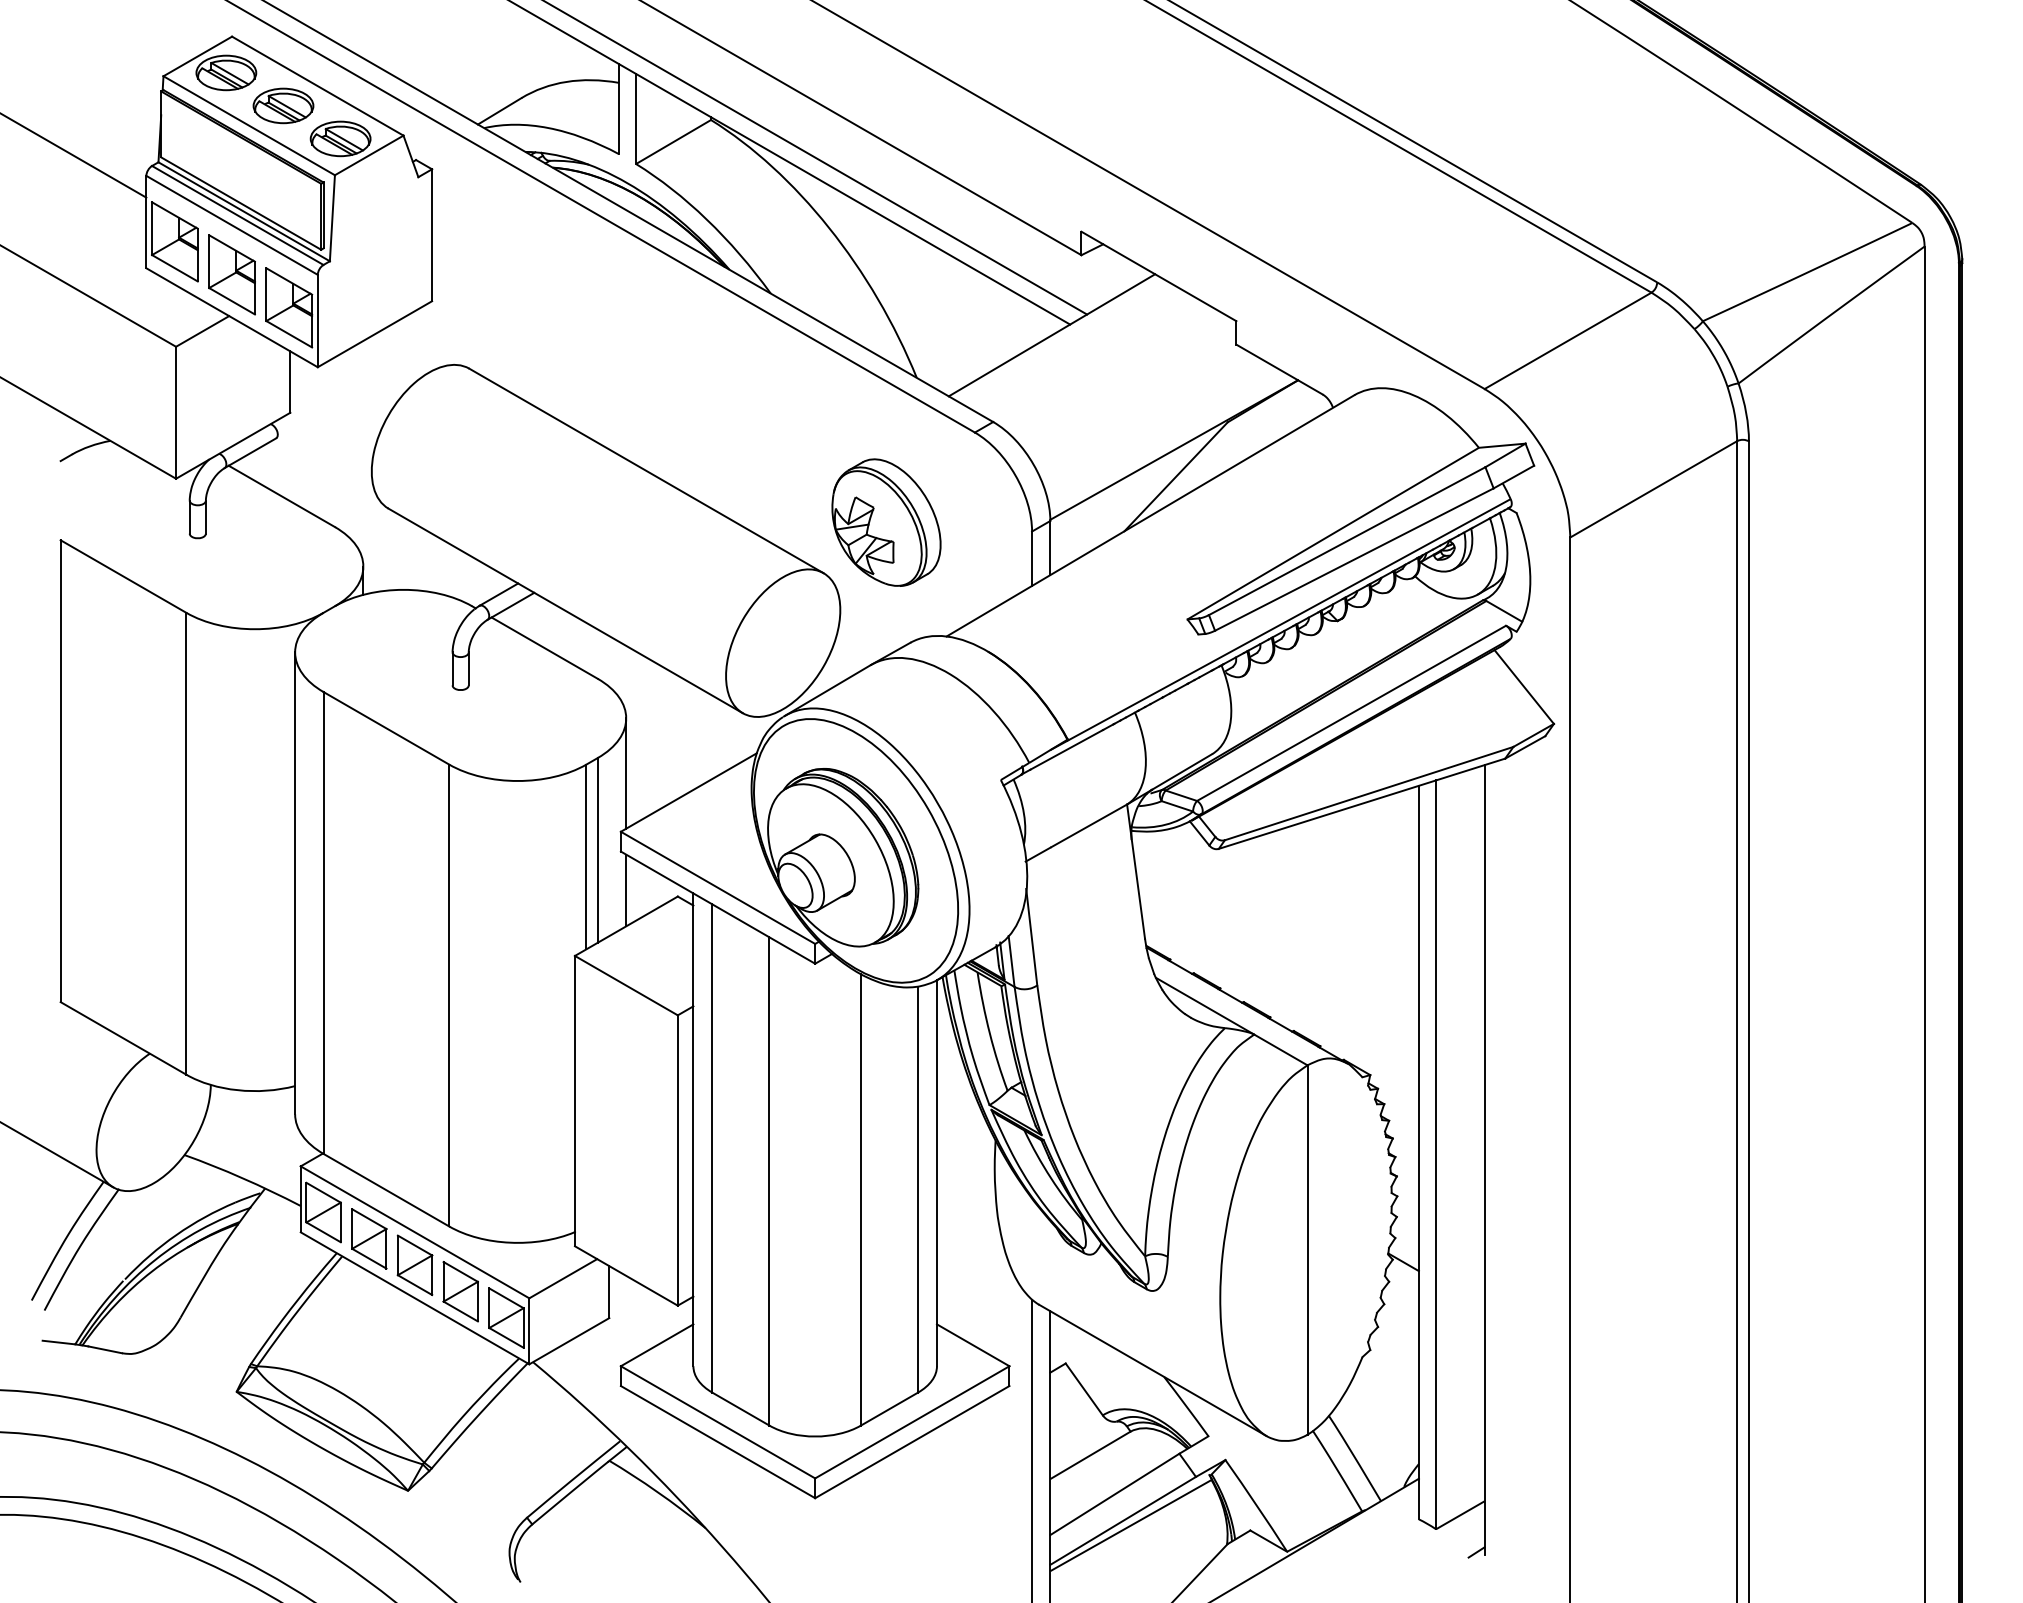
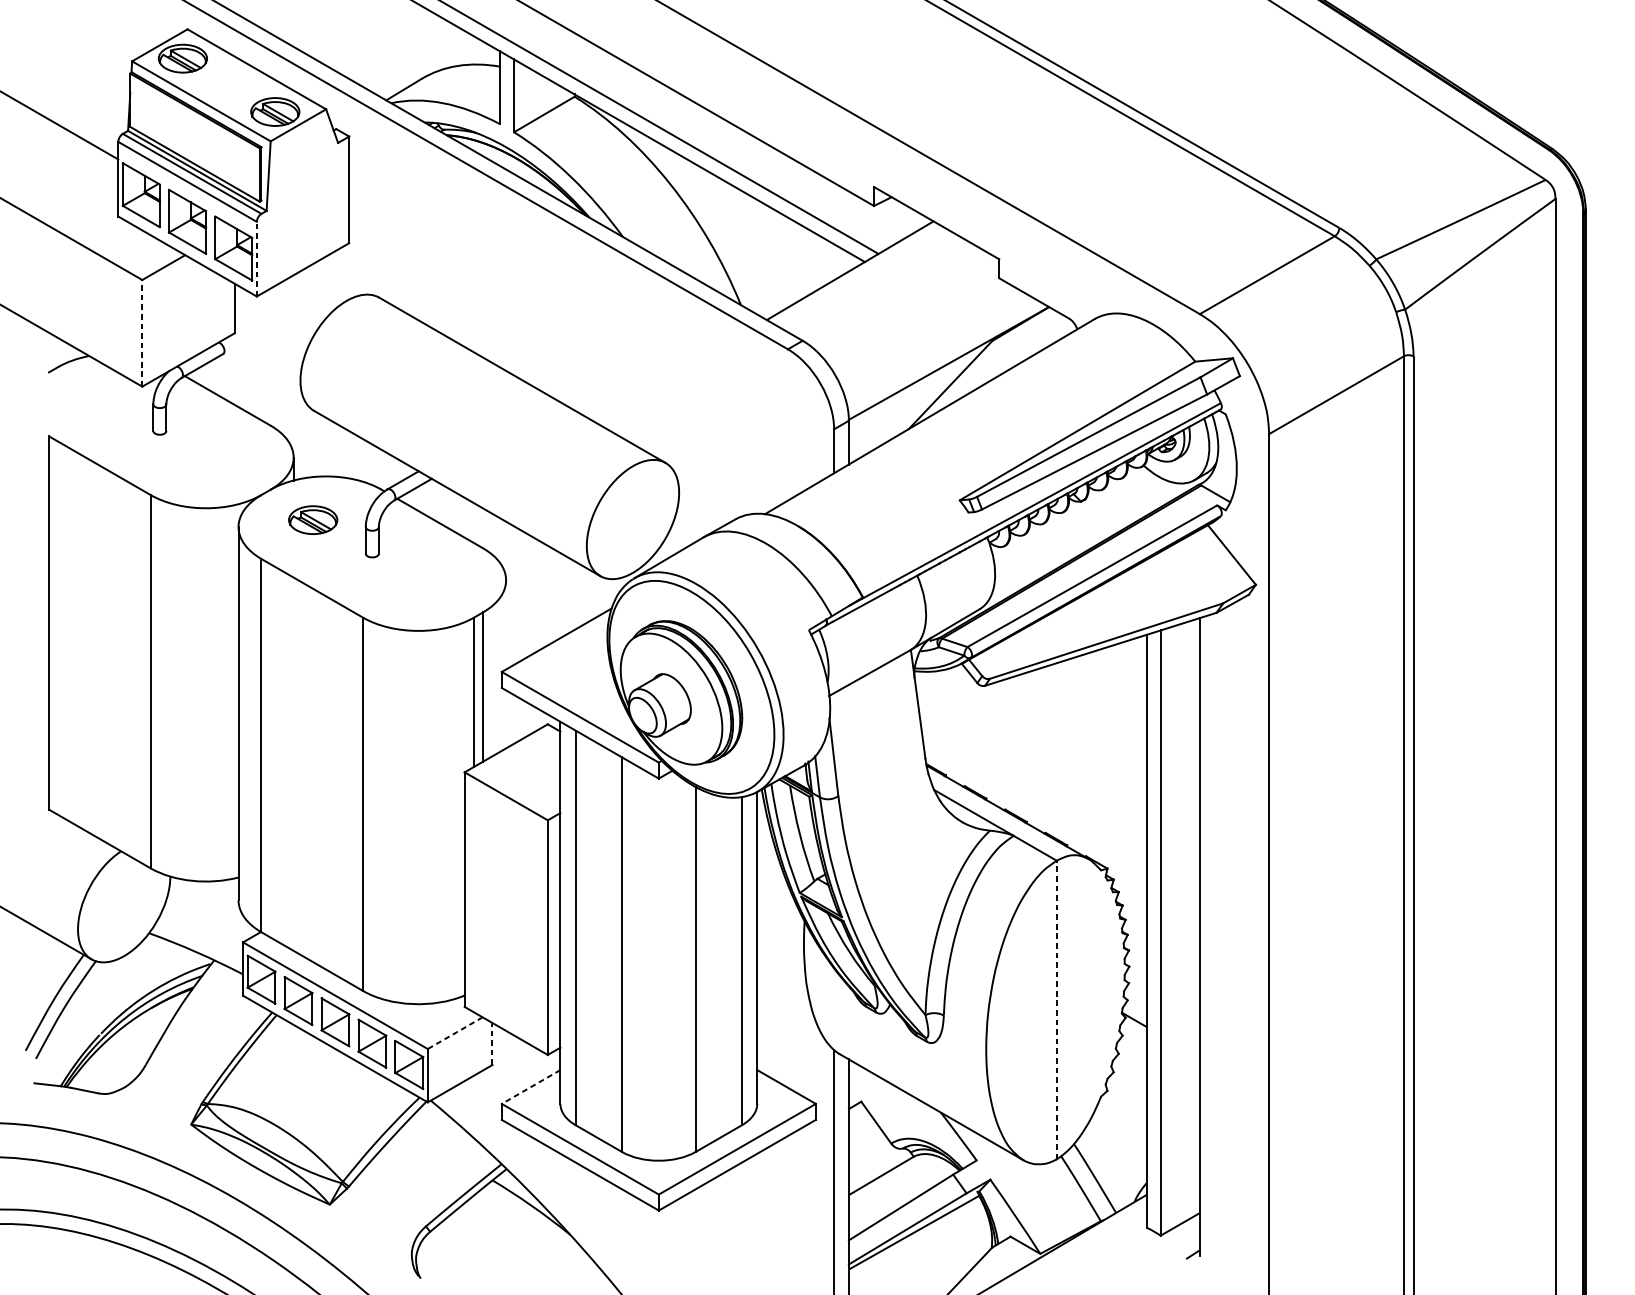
part: (283, 105) -> (313, 519), moved
line: (317, 320) -> (256, 258), solid -> dashed
line: (176, 412) -> (142, 333), solid -> dashed
part: (886, 522) -> (716, 422), removed
line: (626, 773) -> (506, 624), removed
line: (626, 890) -> (506, 719), removed
line: (1307, 1250) -> (1056, 1010), solid -> dashed
line: (562, 1278) -> (454, 1033), solid -> dashed
line: (609, 1292) -> (492, 1044), solid -> dashed
line: (657, 1345) -> (531, 1087), solid -> dashed

